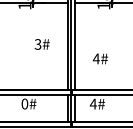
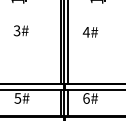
text: (41, 44) -> (20, 30), moved
text: (99, 58) -> (89, 31), moved
text: (24, 103) -> (17, 97), 0# -> 5#
text: (92, 103) -> (85, 97), 4# -> 6#

